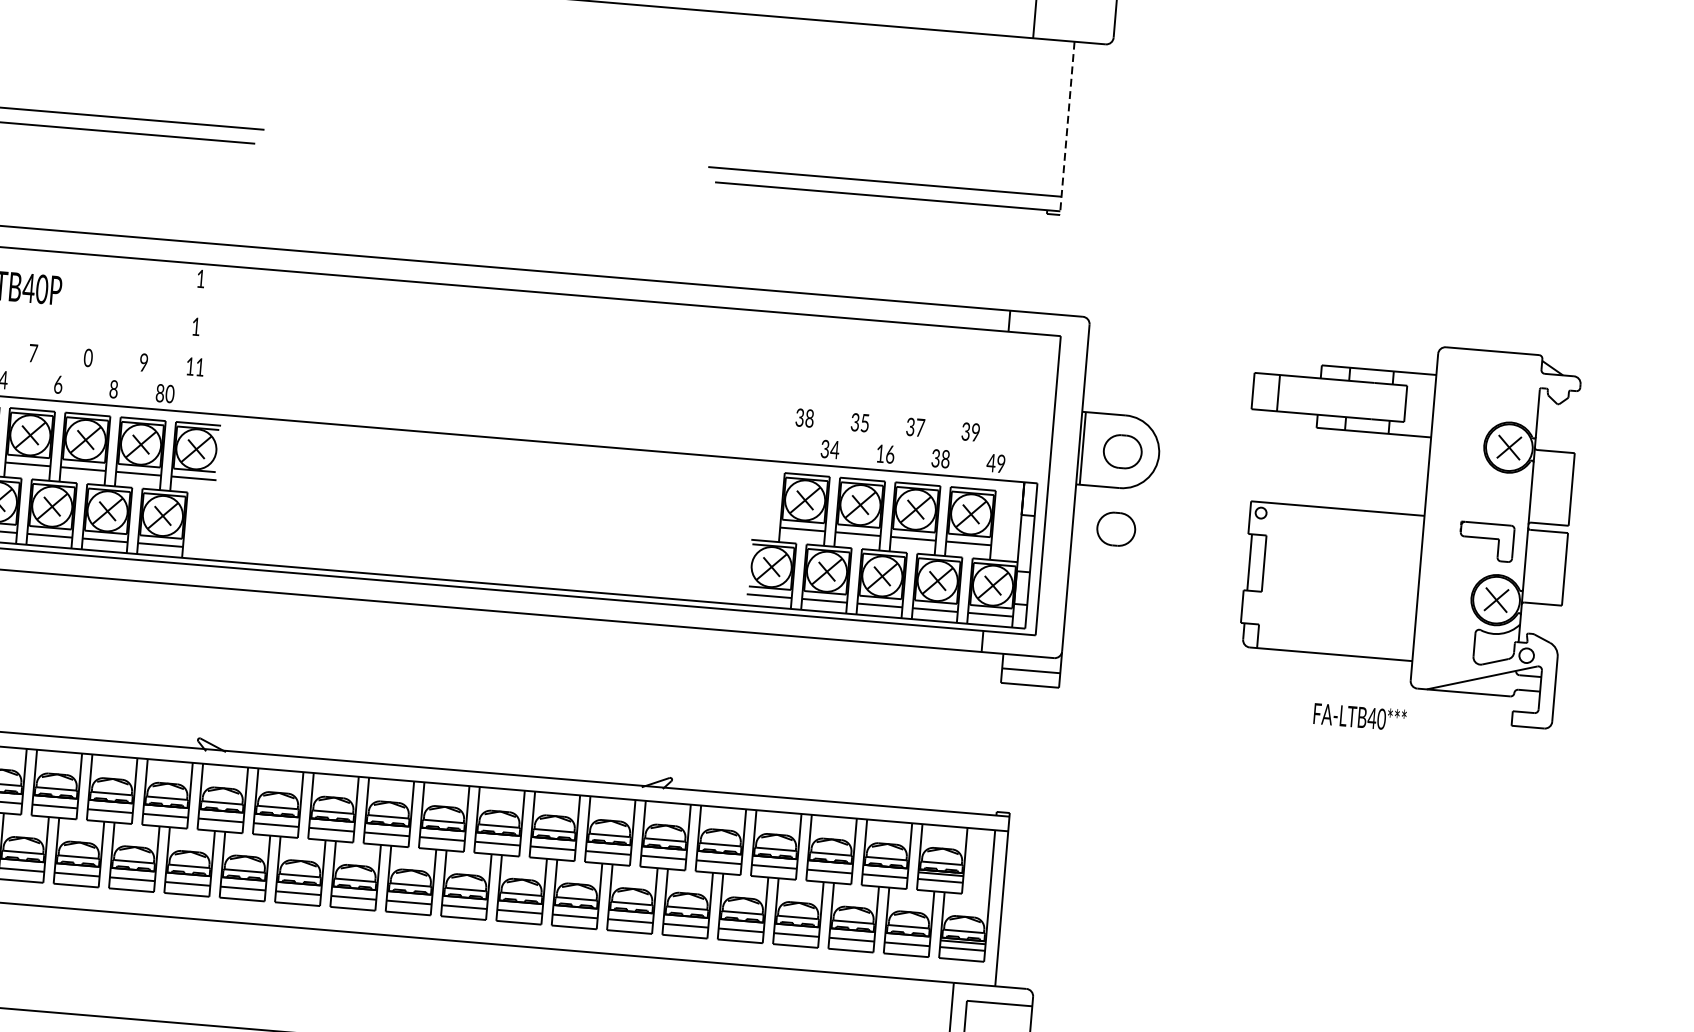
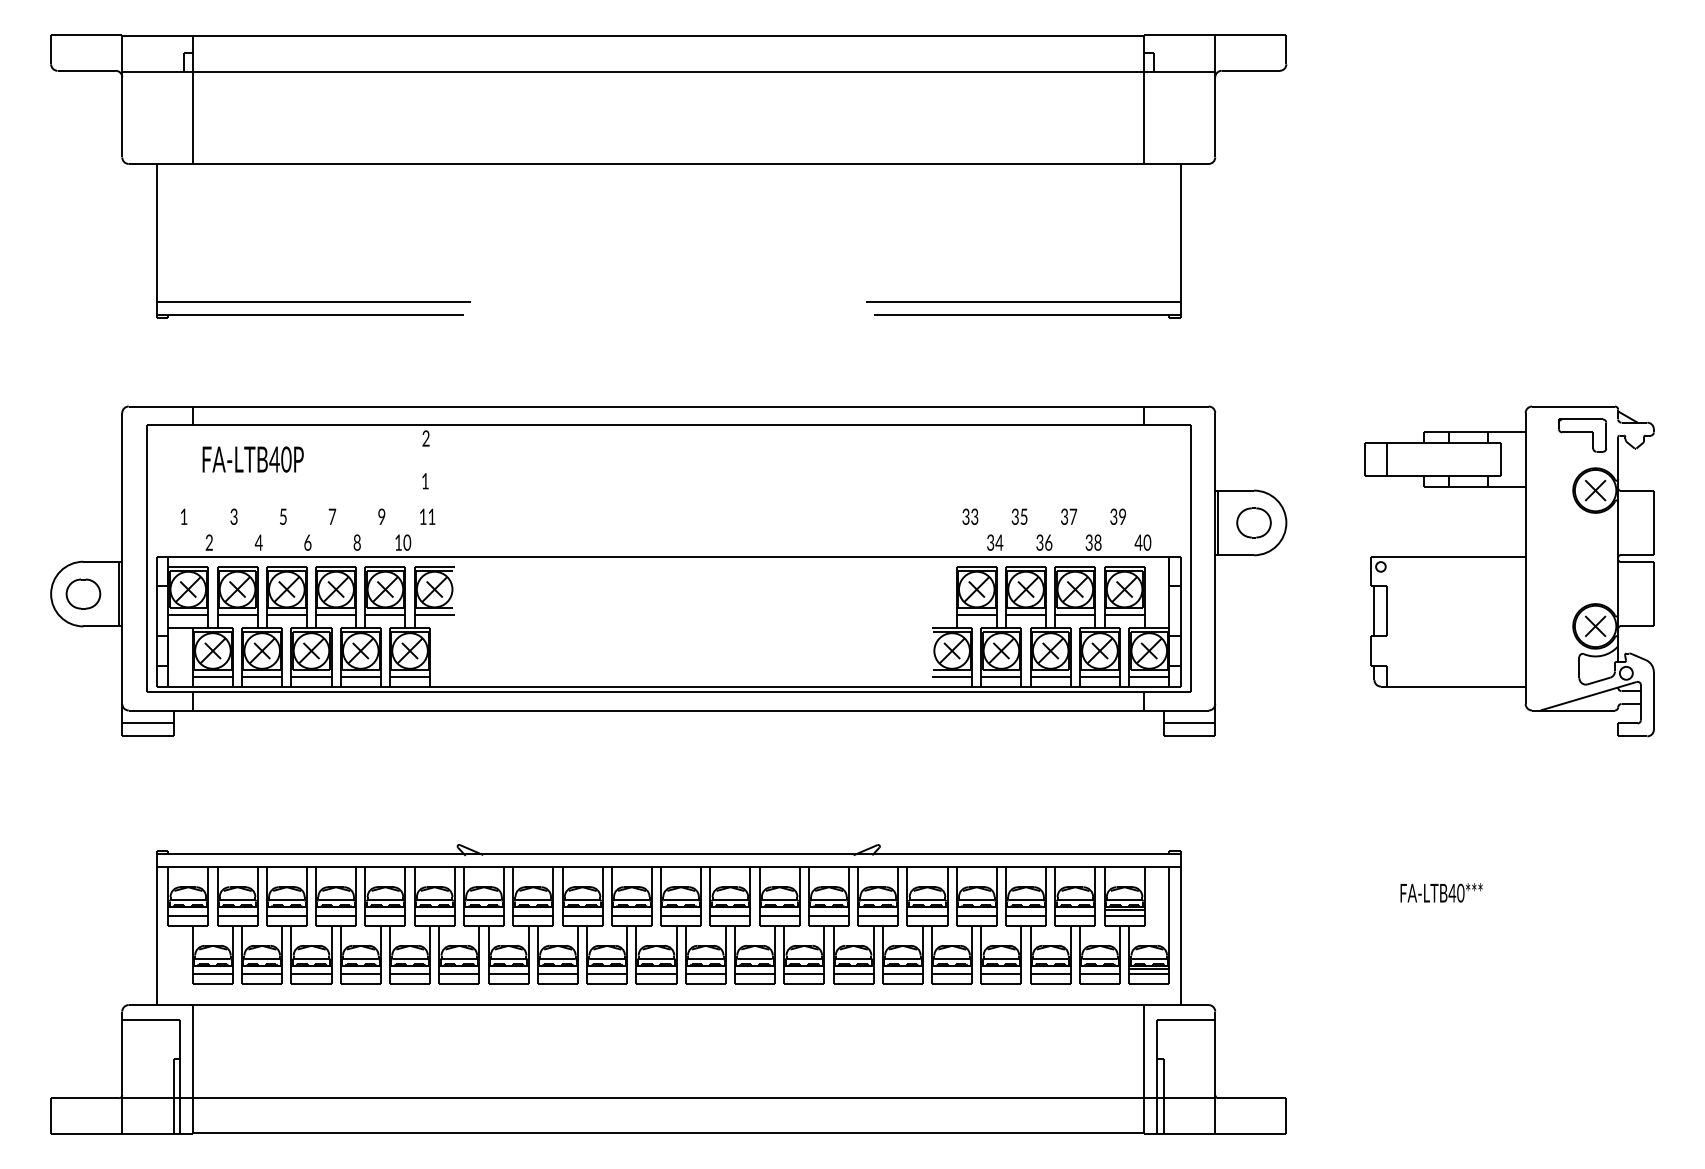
line: (1066, 128) -> (1180, 241), dashed -> solid
text: (200, 278) -> (425, 438), 1 -> 2
text: (33, 353) -> (283, 516), 7 -> 5
text: (88, 357) -> (332, 516), 0 -> 7
text: (160, 393) -> (398, 542), 80 -> 10
text: (809, 419) -> (974, 517), 38 -> 33
text: (880, 453) -> (1039, 542), 16 -> 36
text: (1001, 464) -> (1147, 543), 49 -> 40
part: (1115, 528) -> (1253, 591), removed
part: (1486, 541) -> (1582, 435), moved
text: (1360, 716) -> (1441, 892), moved

